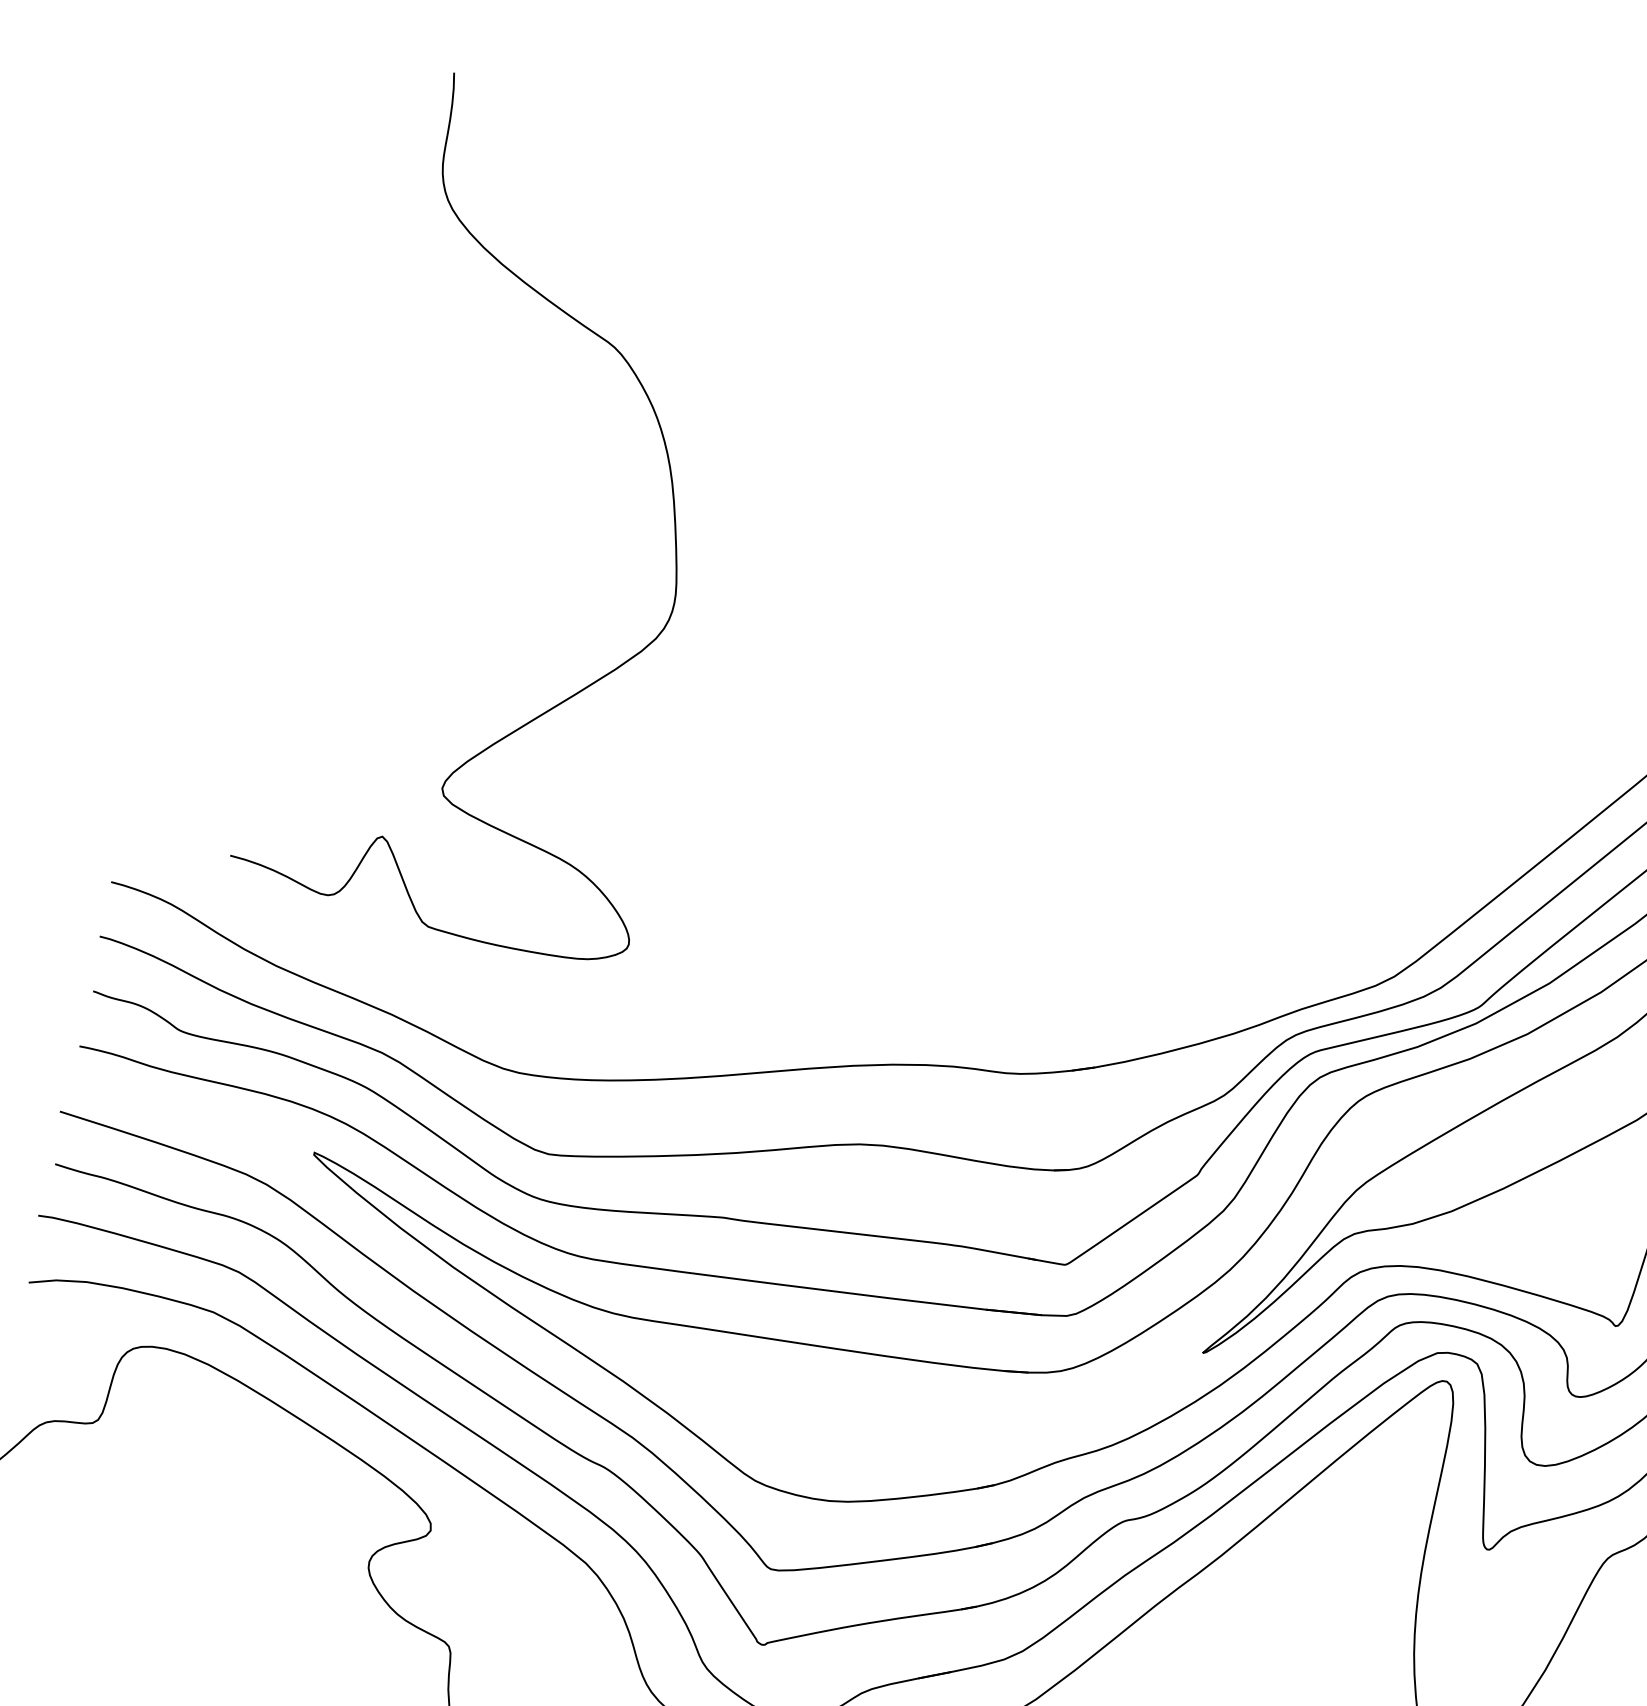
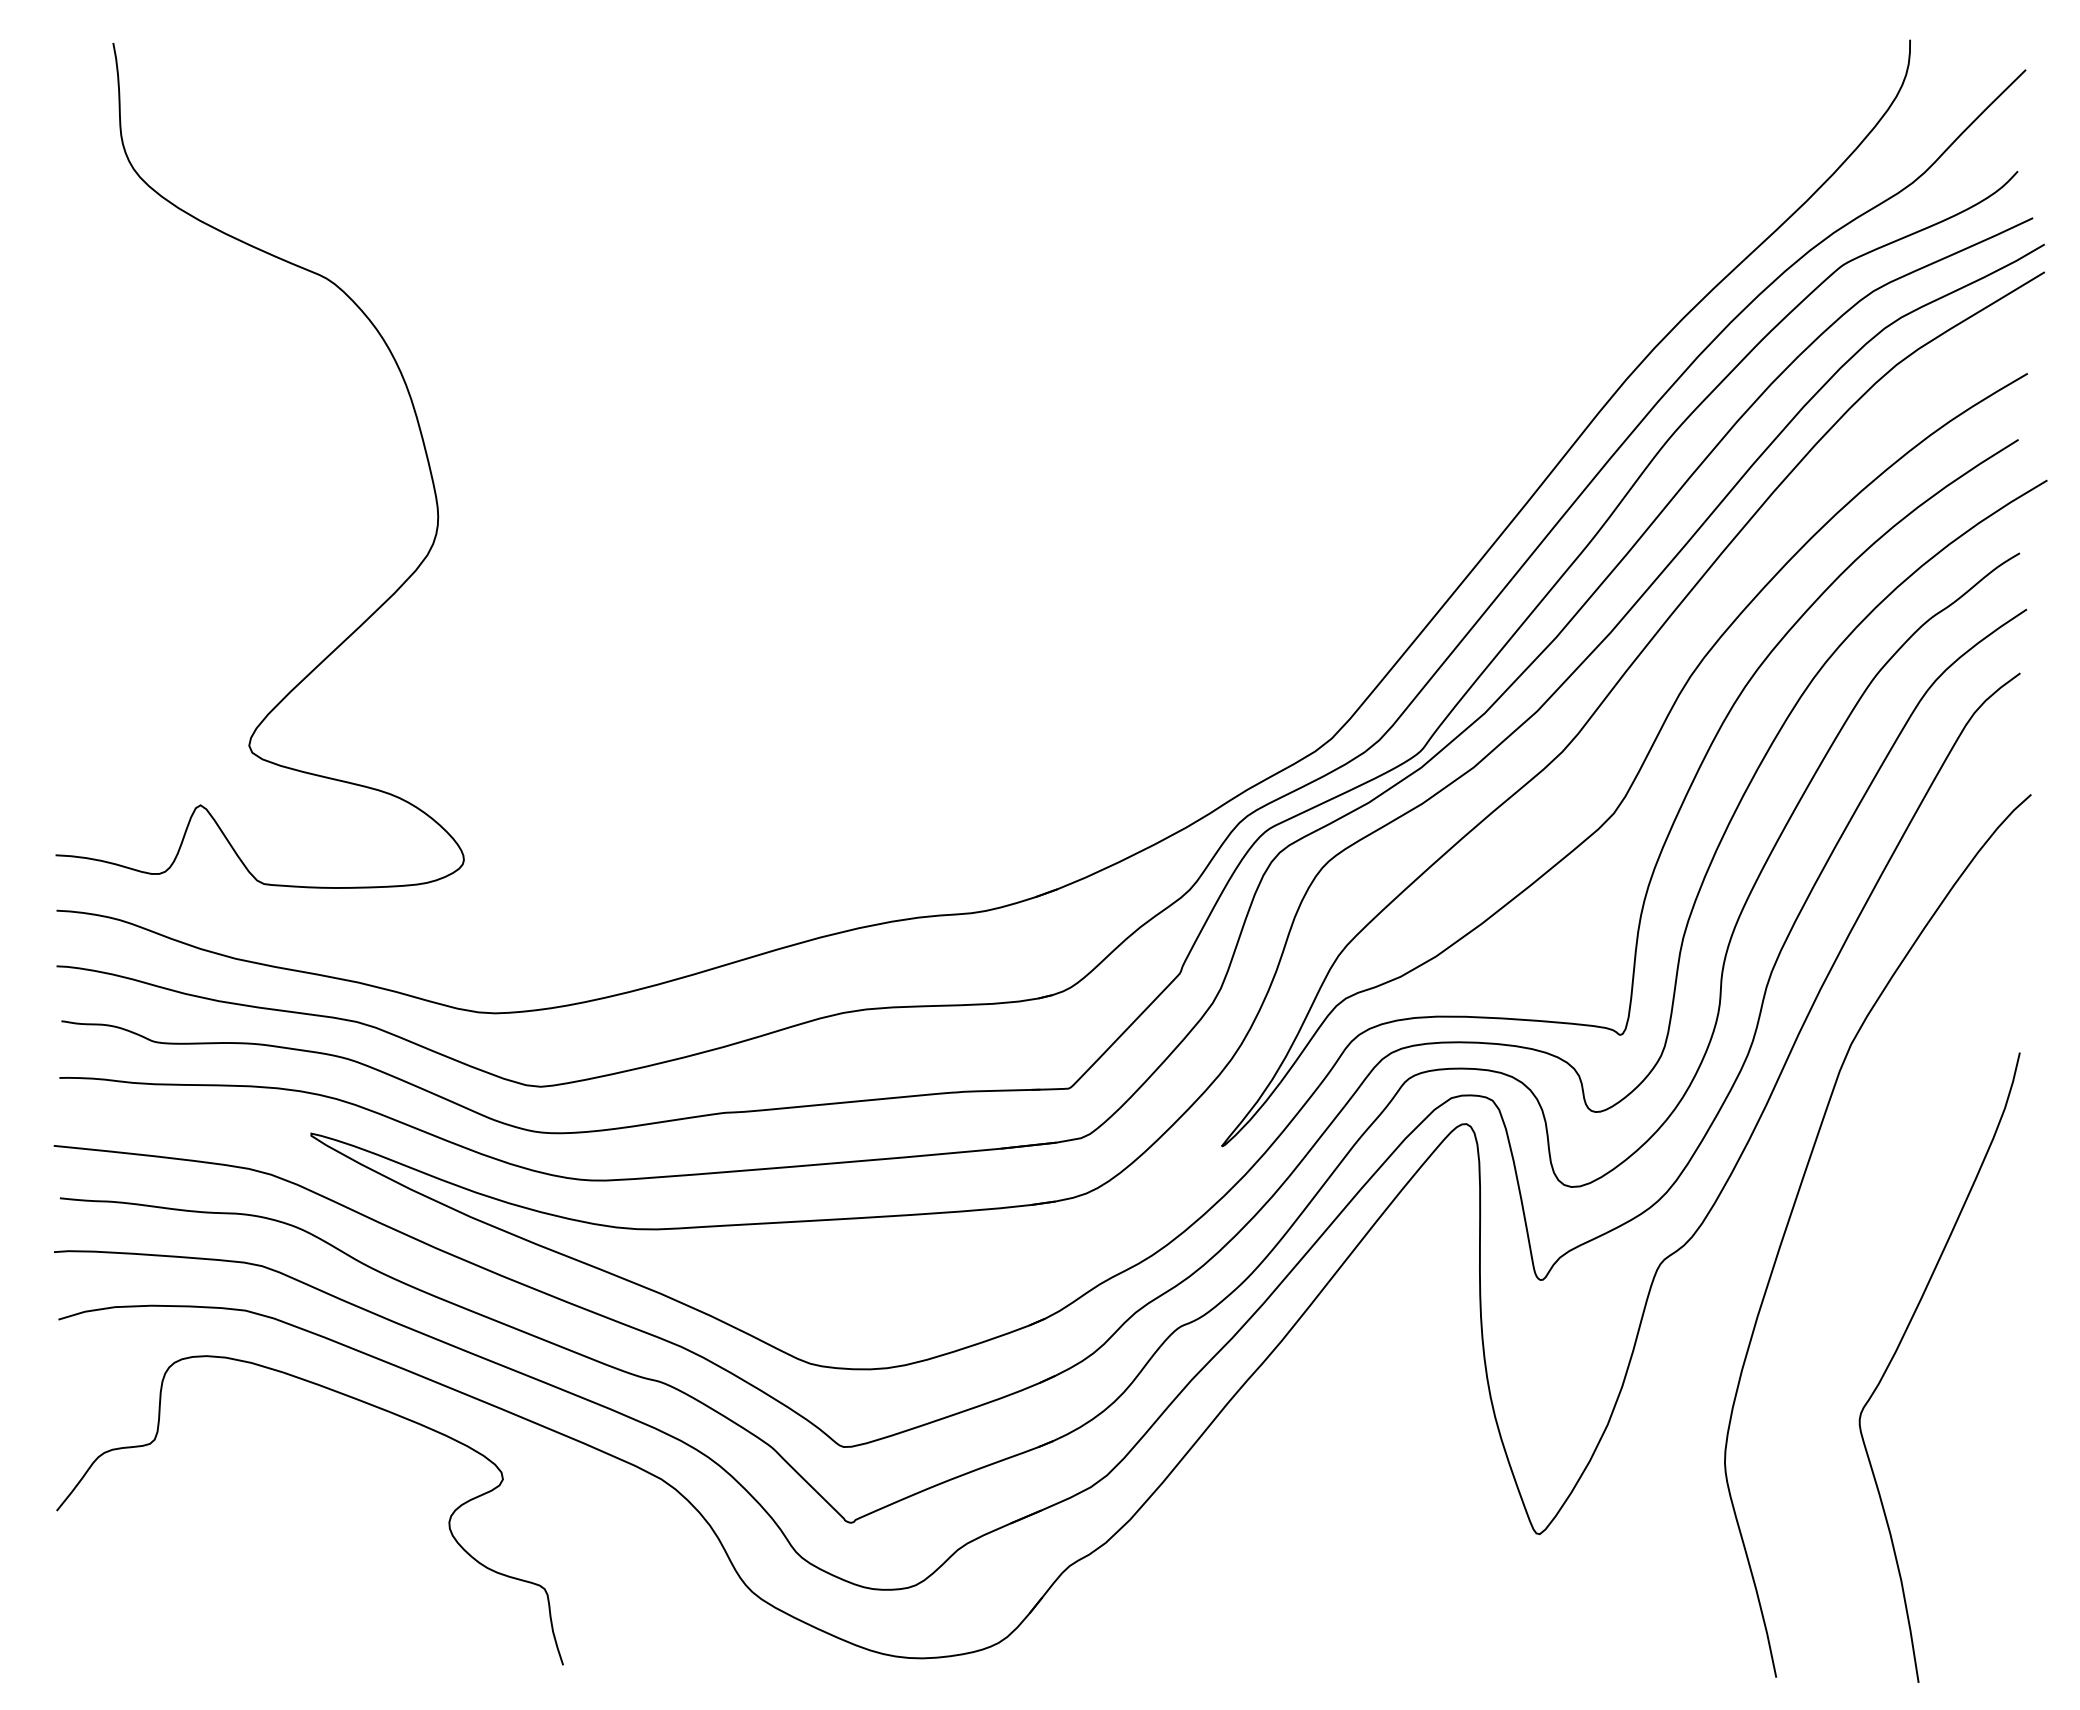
curve: (672, 501) -> (415, 417), moved

